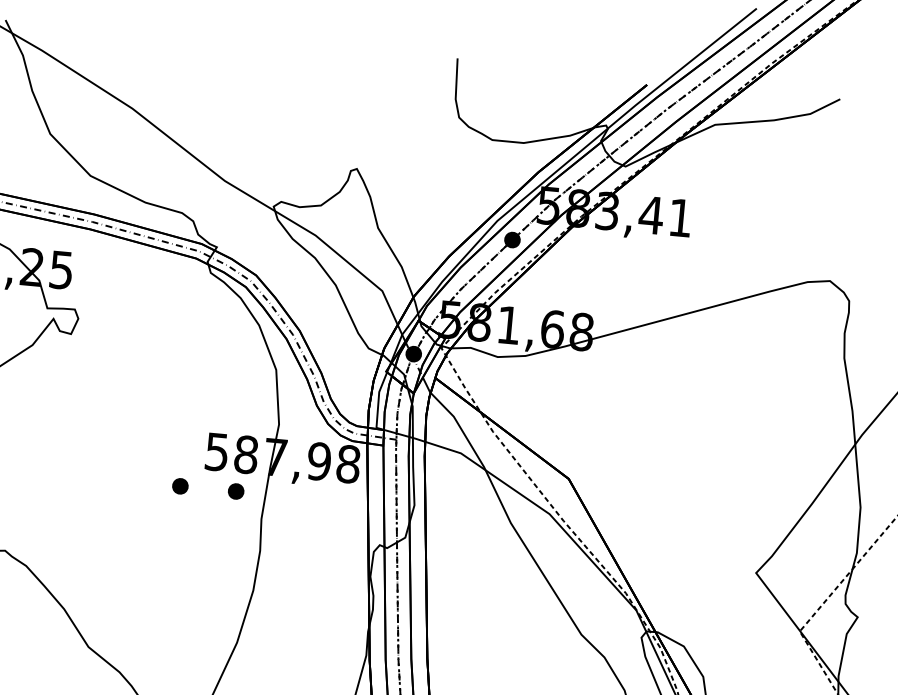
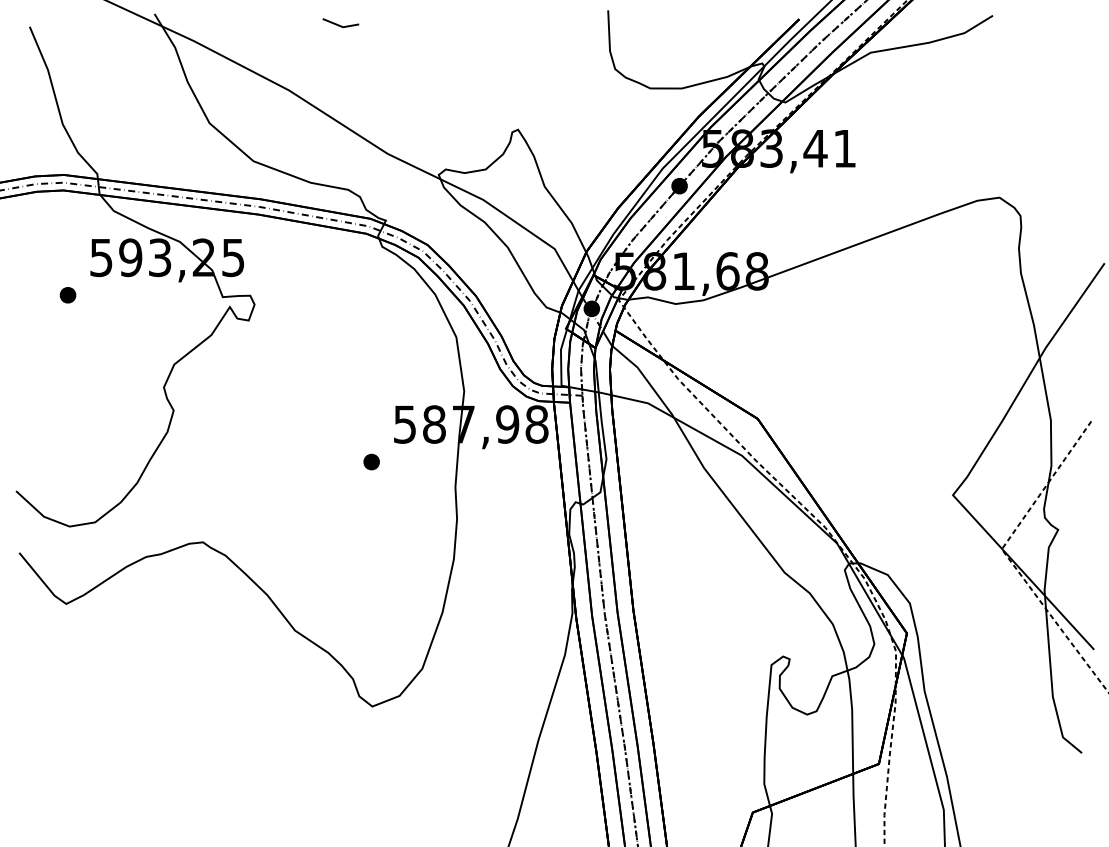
line: (188, 47) -> (339, 24), added
part: (236, 490) -> (427, 461), removed

